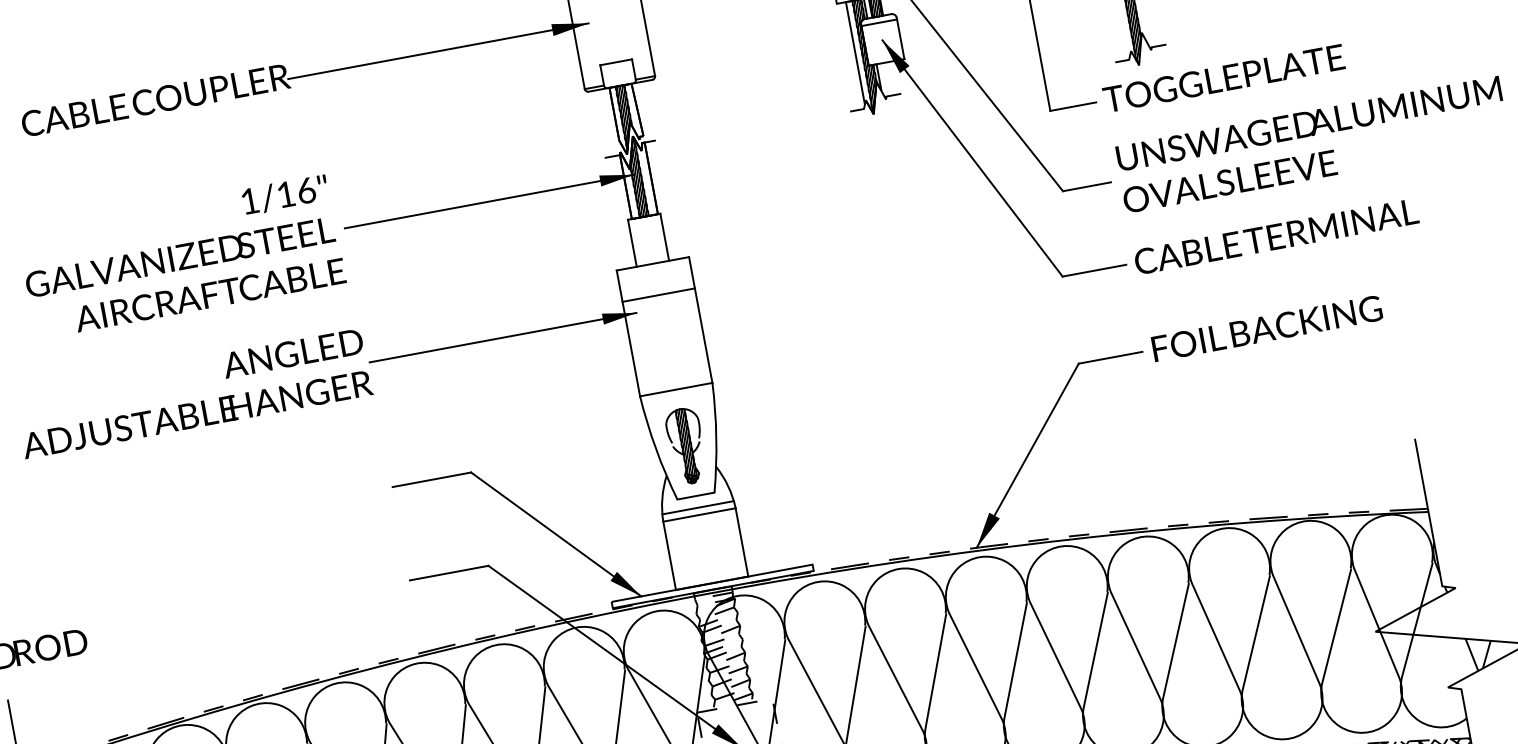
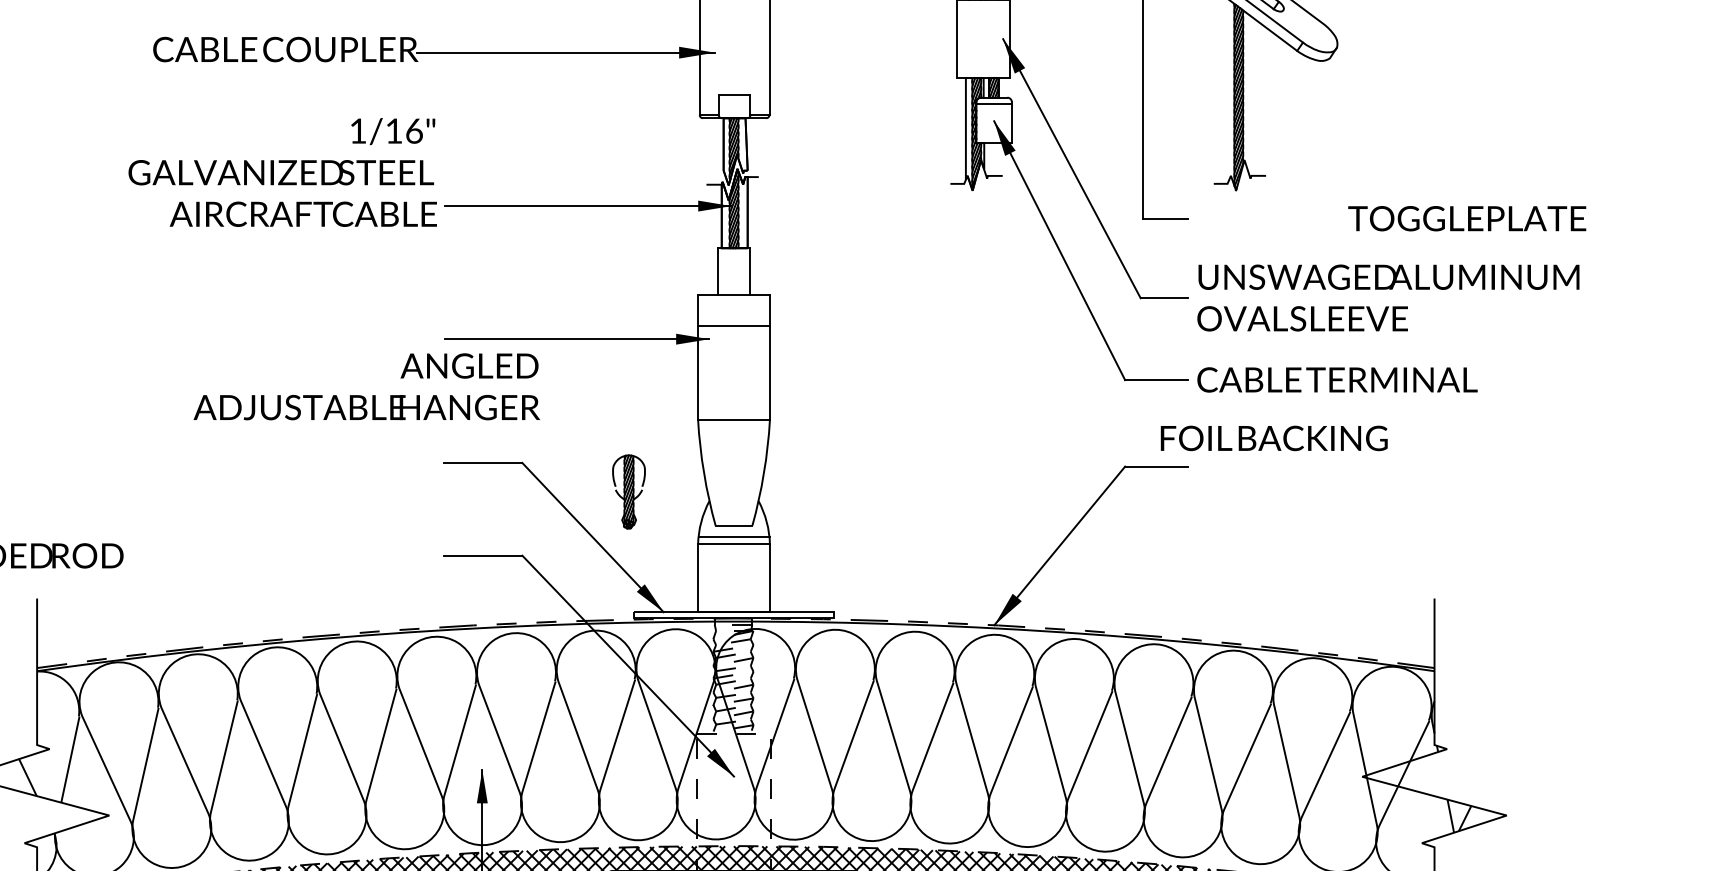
text: (1224, 78) -> (1467, 218), moved
text: (181, 256) -> (282, 172), moved
text: (1266, 328) -> (1273, 438), moved
text: (193, 393) -> (366, 386), moved
part: (686, 445) -> (628, 491), moved

